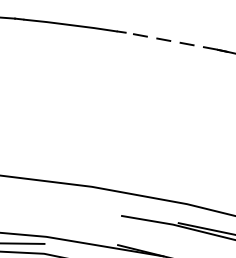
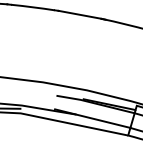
line: (170, 40) -> (79, 14), dashed -> solid

